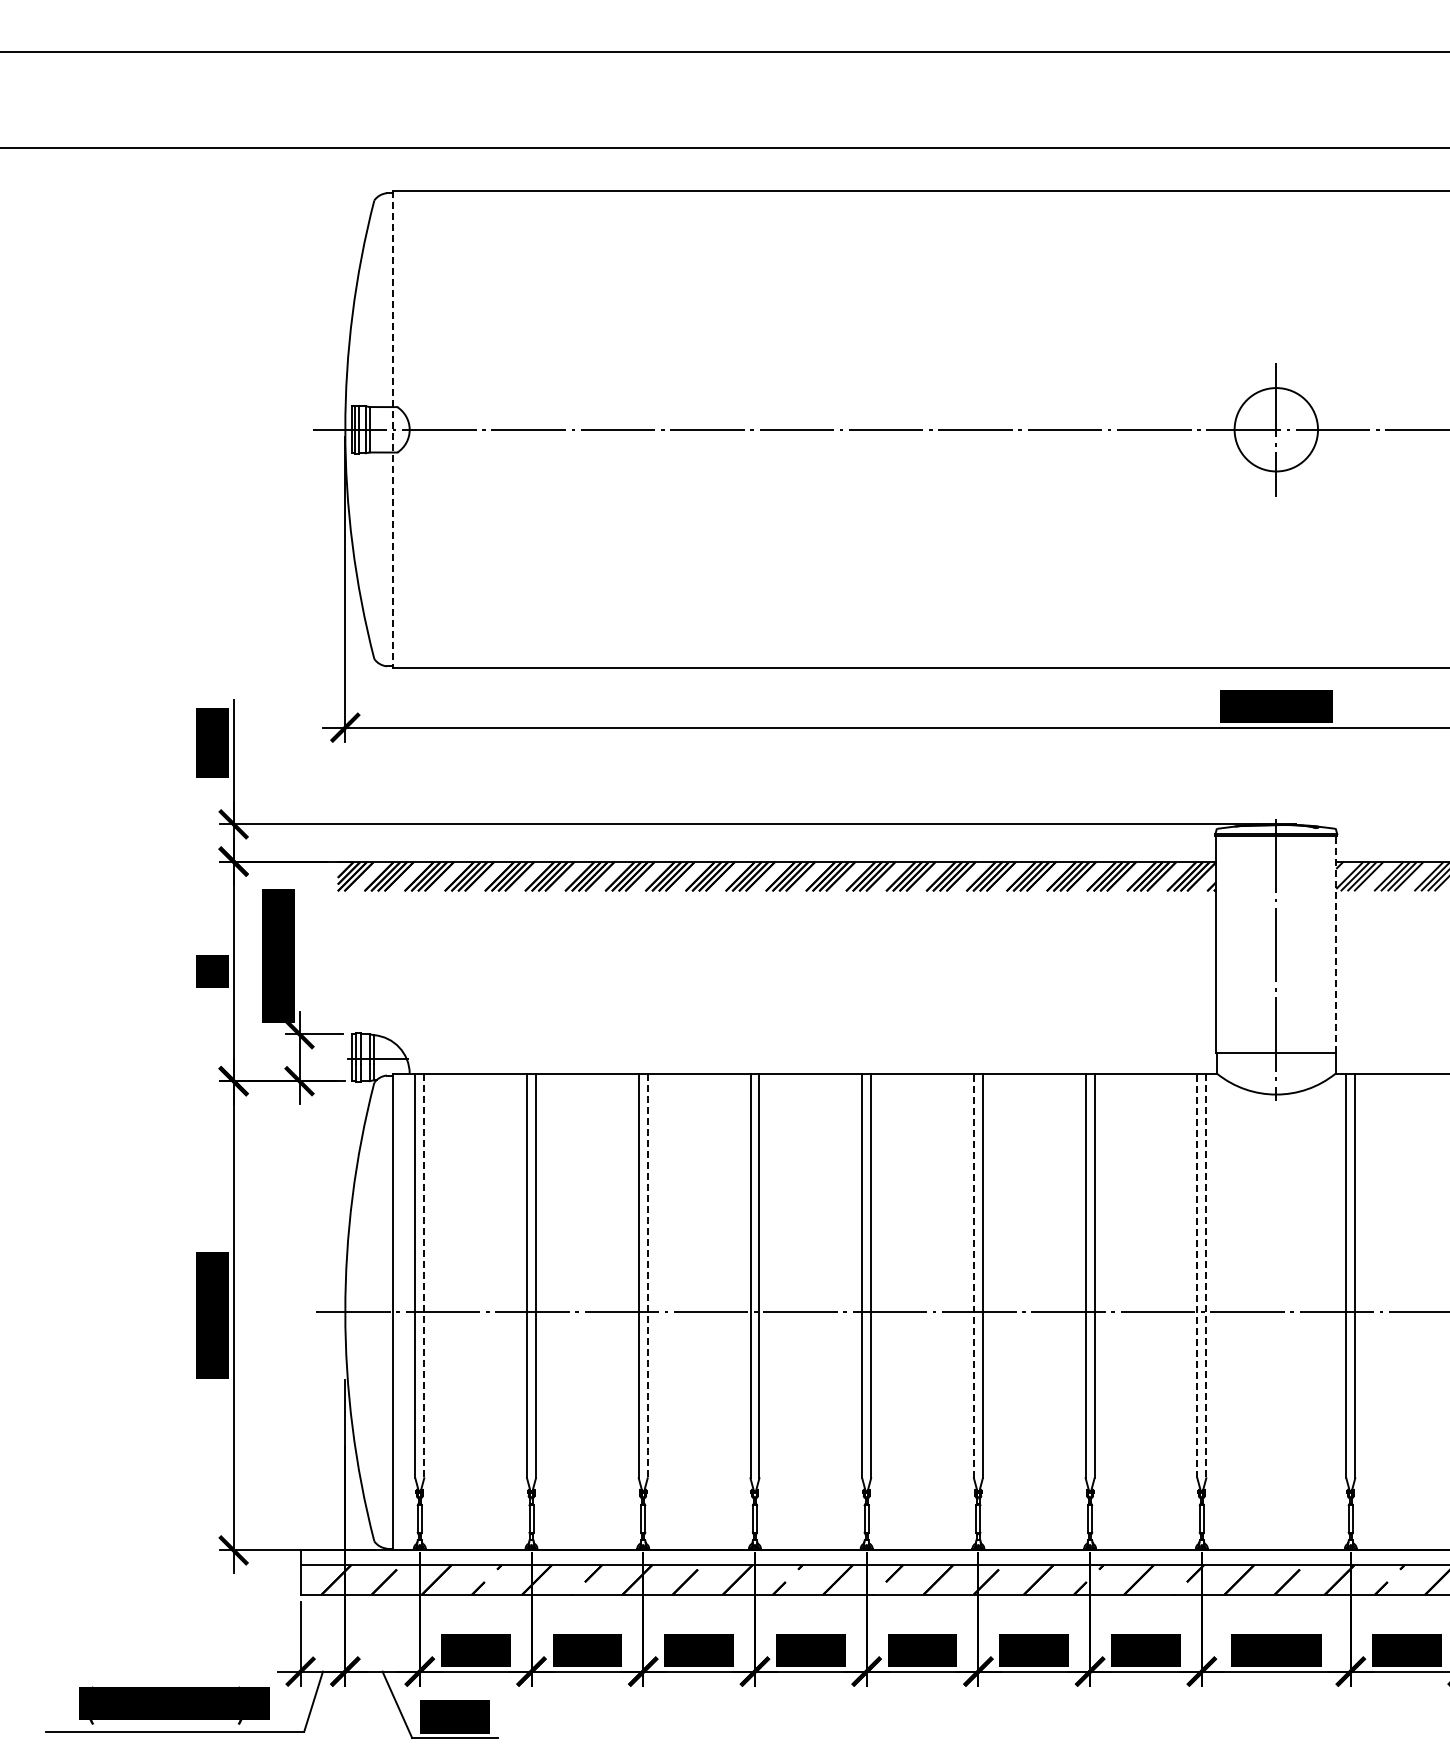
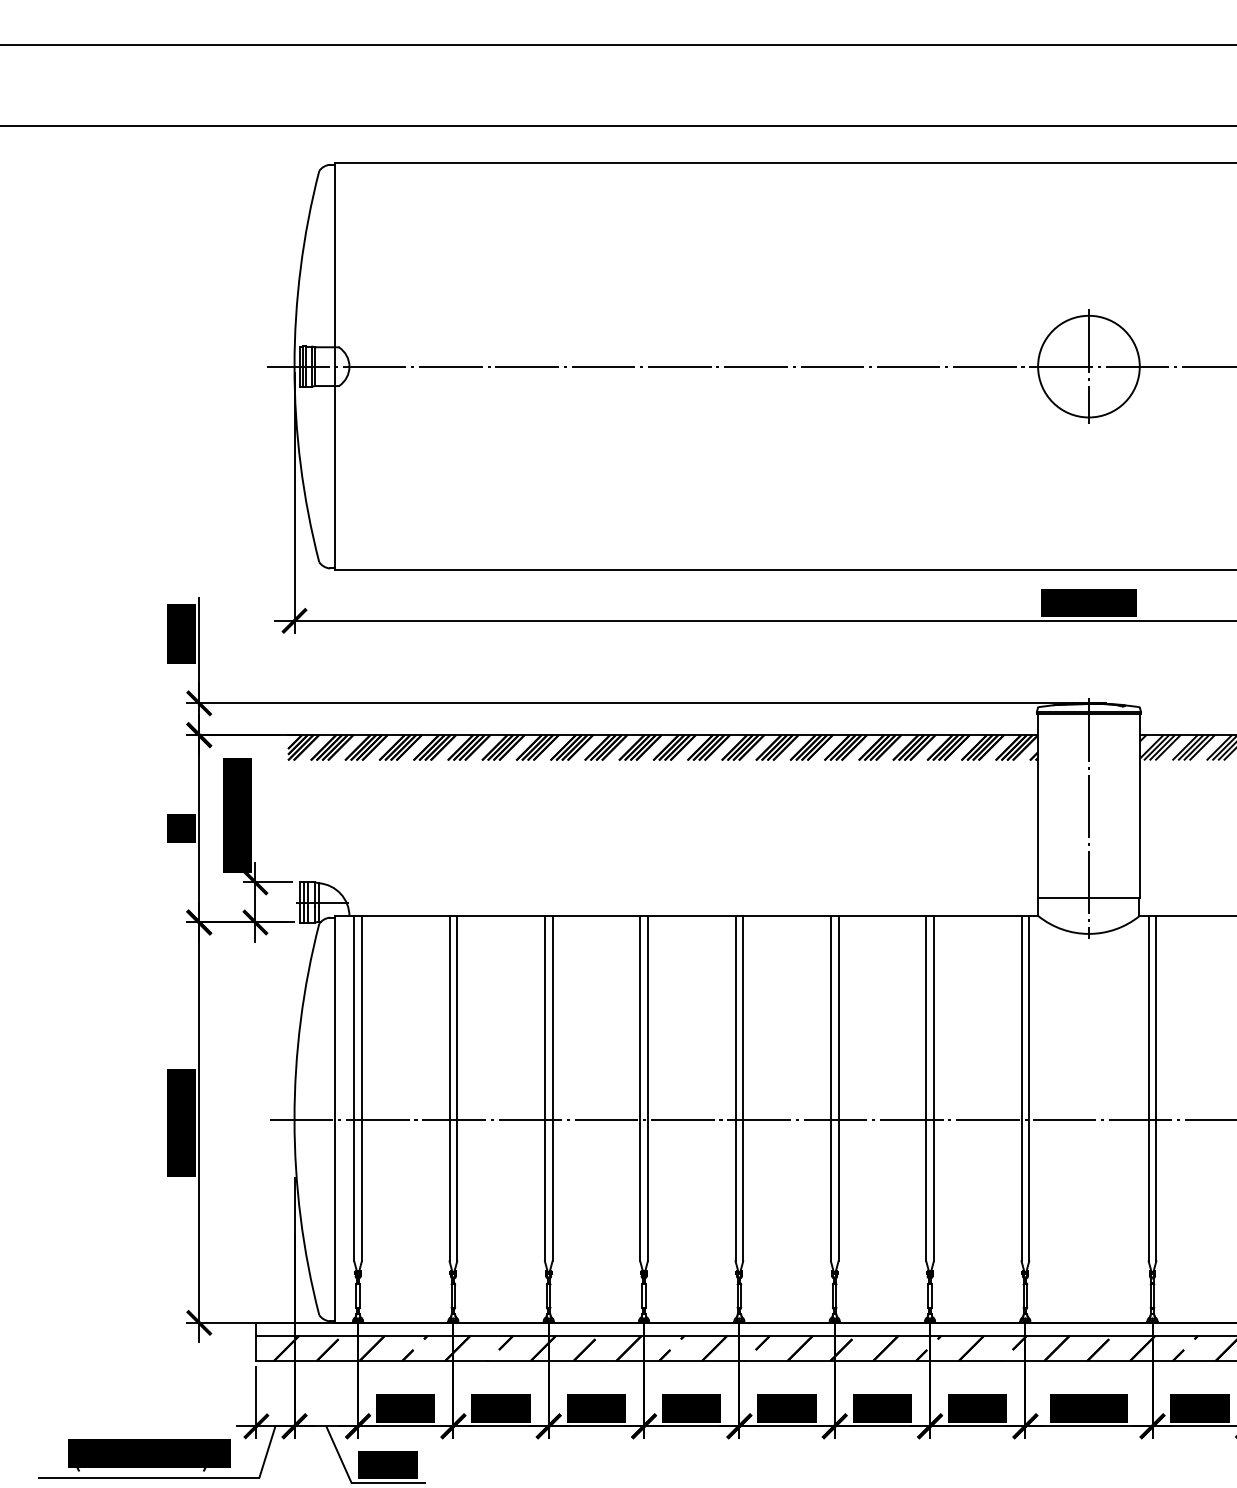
circle: (1275, 429) -> (1088, 366), size x1.43
line: (392, 430) -> (334, 367), dashed -> solid
line: (1336, 943) -> (1140, 805), dashed -> solid
line: (973, 1275) -> (830, 1088), dashed -> solid
line: (1197, 1275) -> (1021, 1088), dashed -> solid
line: (424, 1276) -> (362, 1089), dashed -> solid
line: (647, 1276) -> (552, 1089), dashed -> solid
line: (1206, 1276) -> (1029, 1089), dashed -> solid

